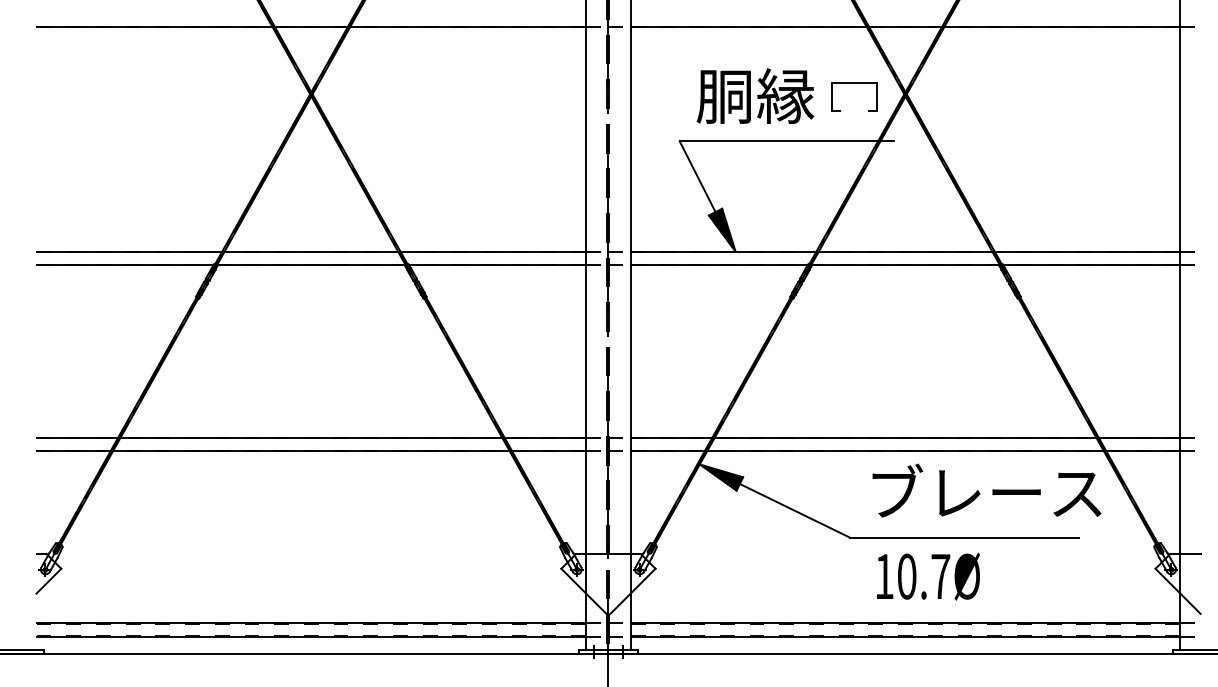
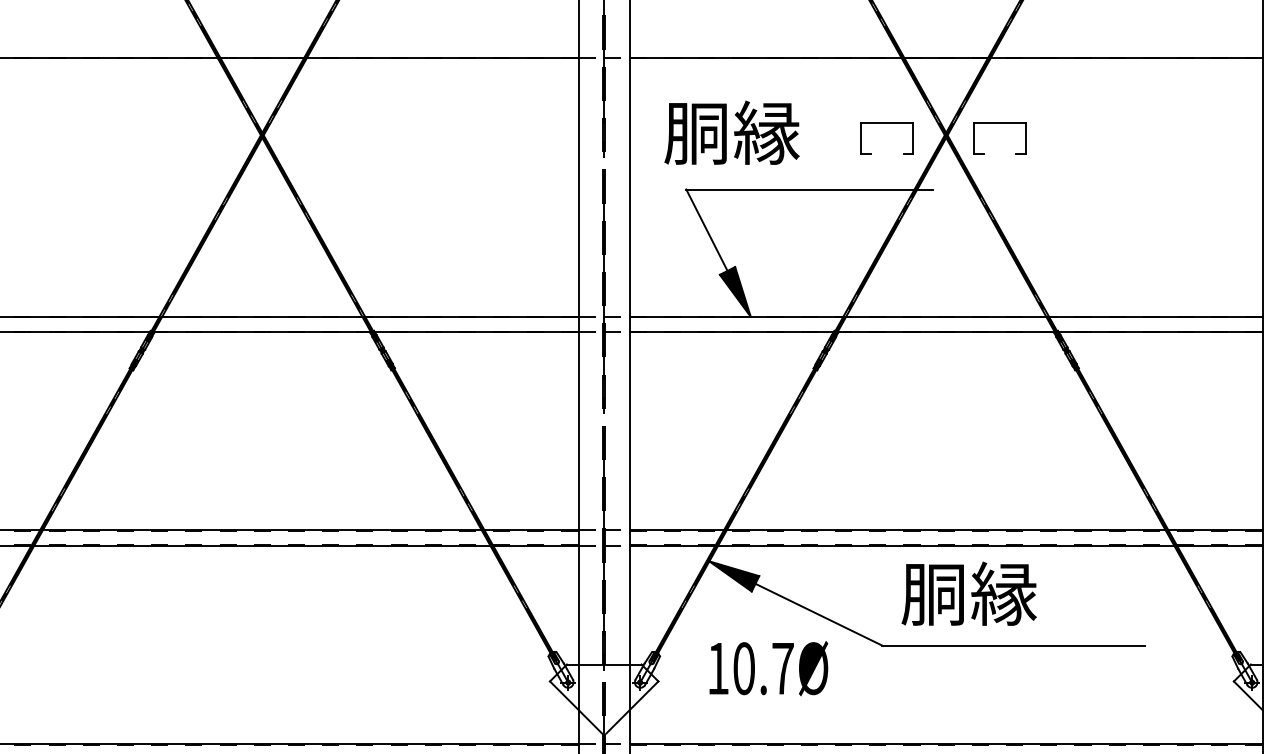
part: (952, 83) -> (1000, 122), added
text: (755, 95) -> (732, 132), moved
text: (983, 491) -> (1035, 592), ブレース -> 胴縁
text: (928, 576) -> (768, 668), moved

